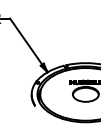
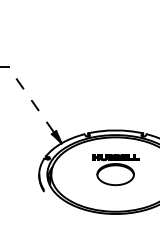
line: (26, 41) -> (31, 100), solid -> dashed

